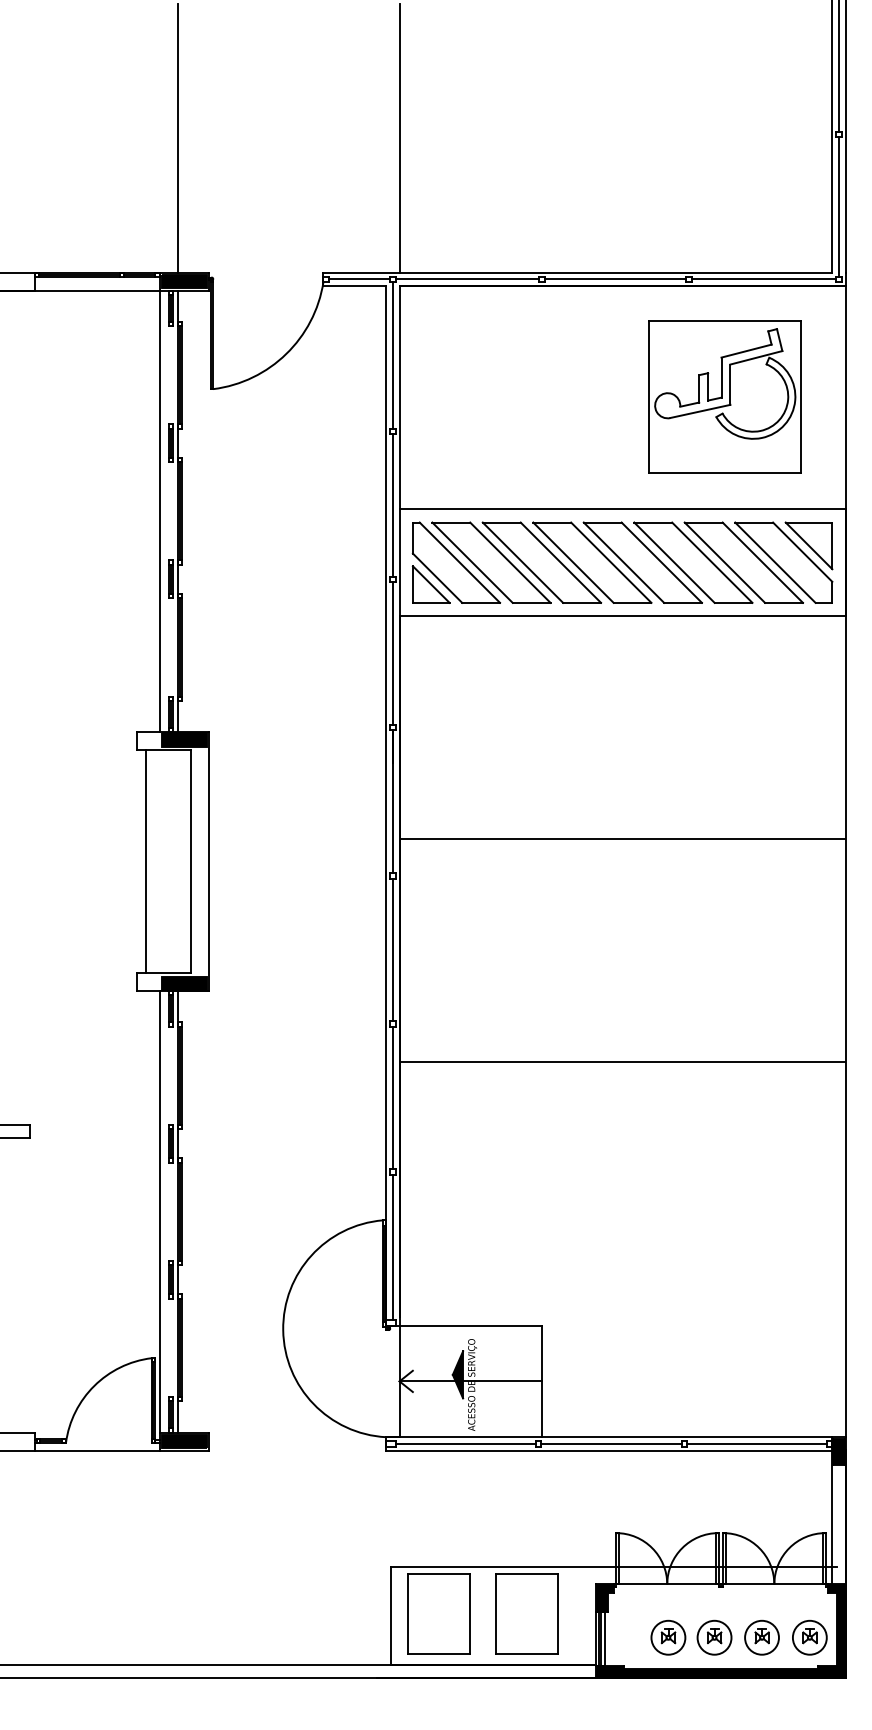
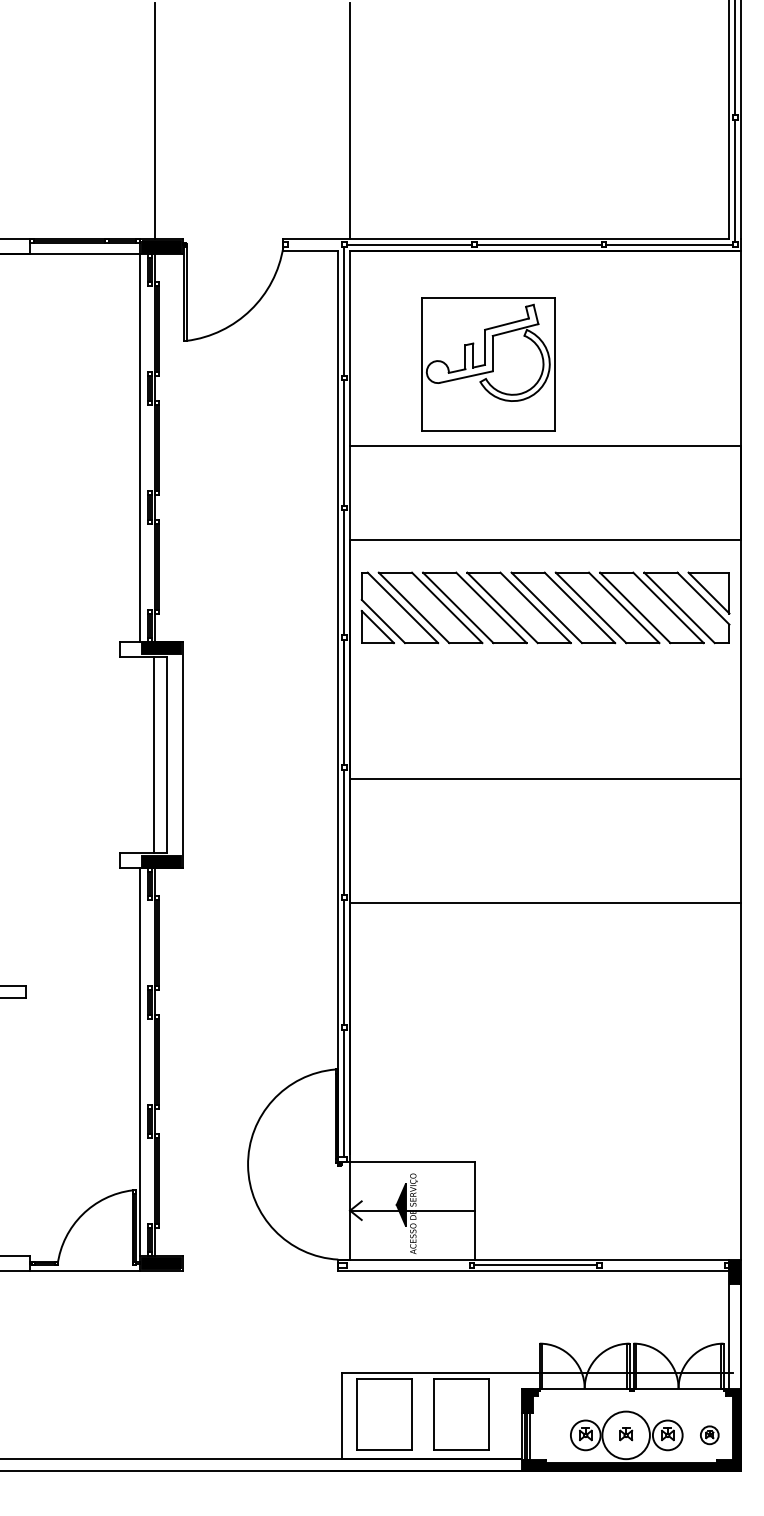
line: (359, 279) -> (314, 244), removed
part: (724, 396) -> (487, 363), moved
part: (622, 562) -> (545, 607), moved
line: (622, 839) -> (545, 779), moved
line: (146, 861) -> (154, 754), moved
line: (622, 1062) -> (545, 903), moved
line: (465, 1443) -> (407, 1265), removed
line: (756, 1443) -> (662, 1265), removed
circle: (714, 1637) -> (626, 1435), size x1.6
part: (809, 1637) -> (709, 1435), size x0.6

